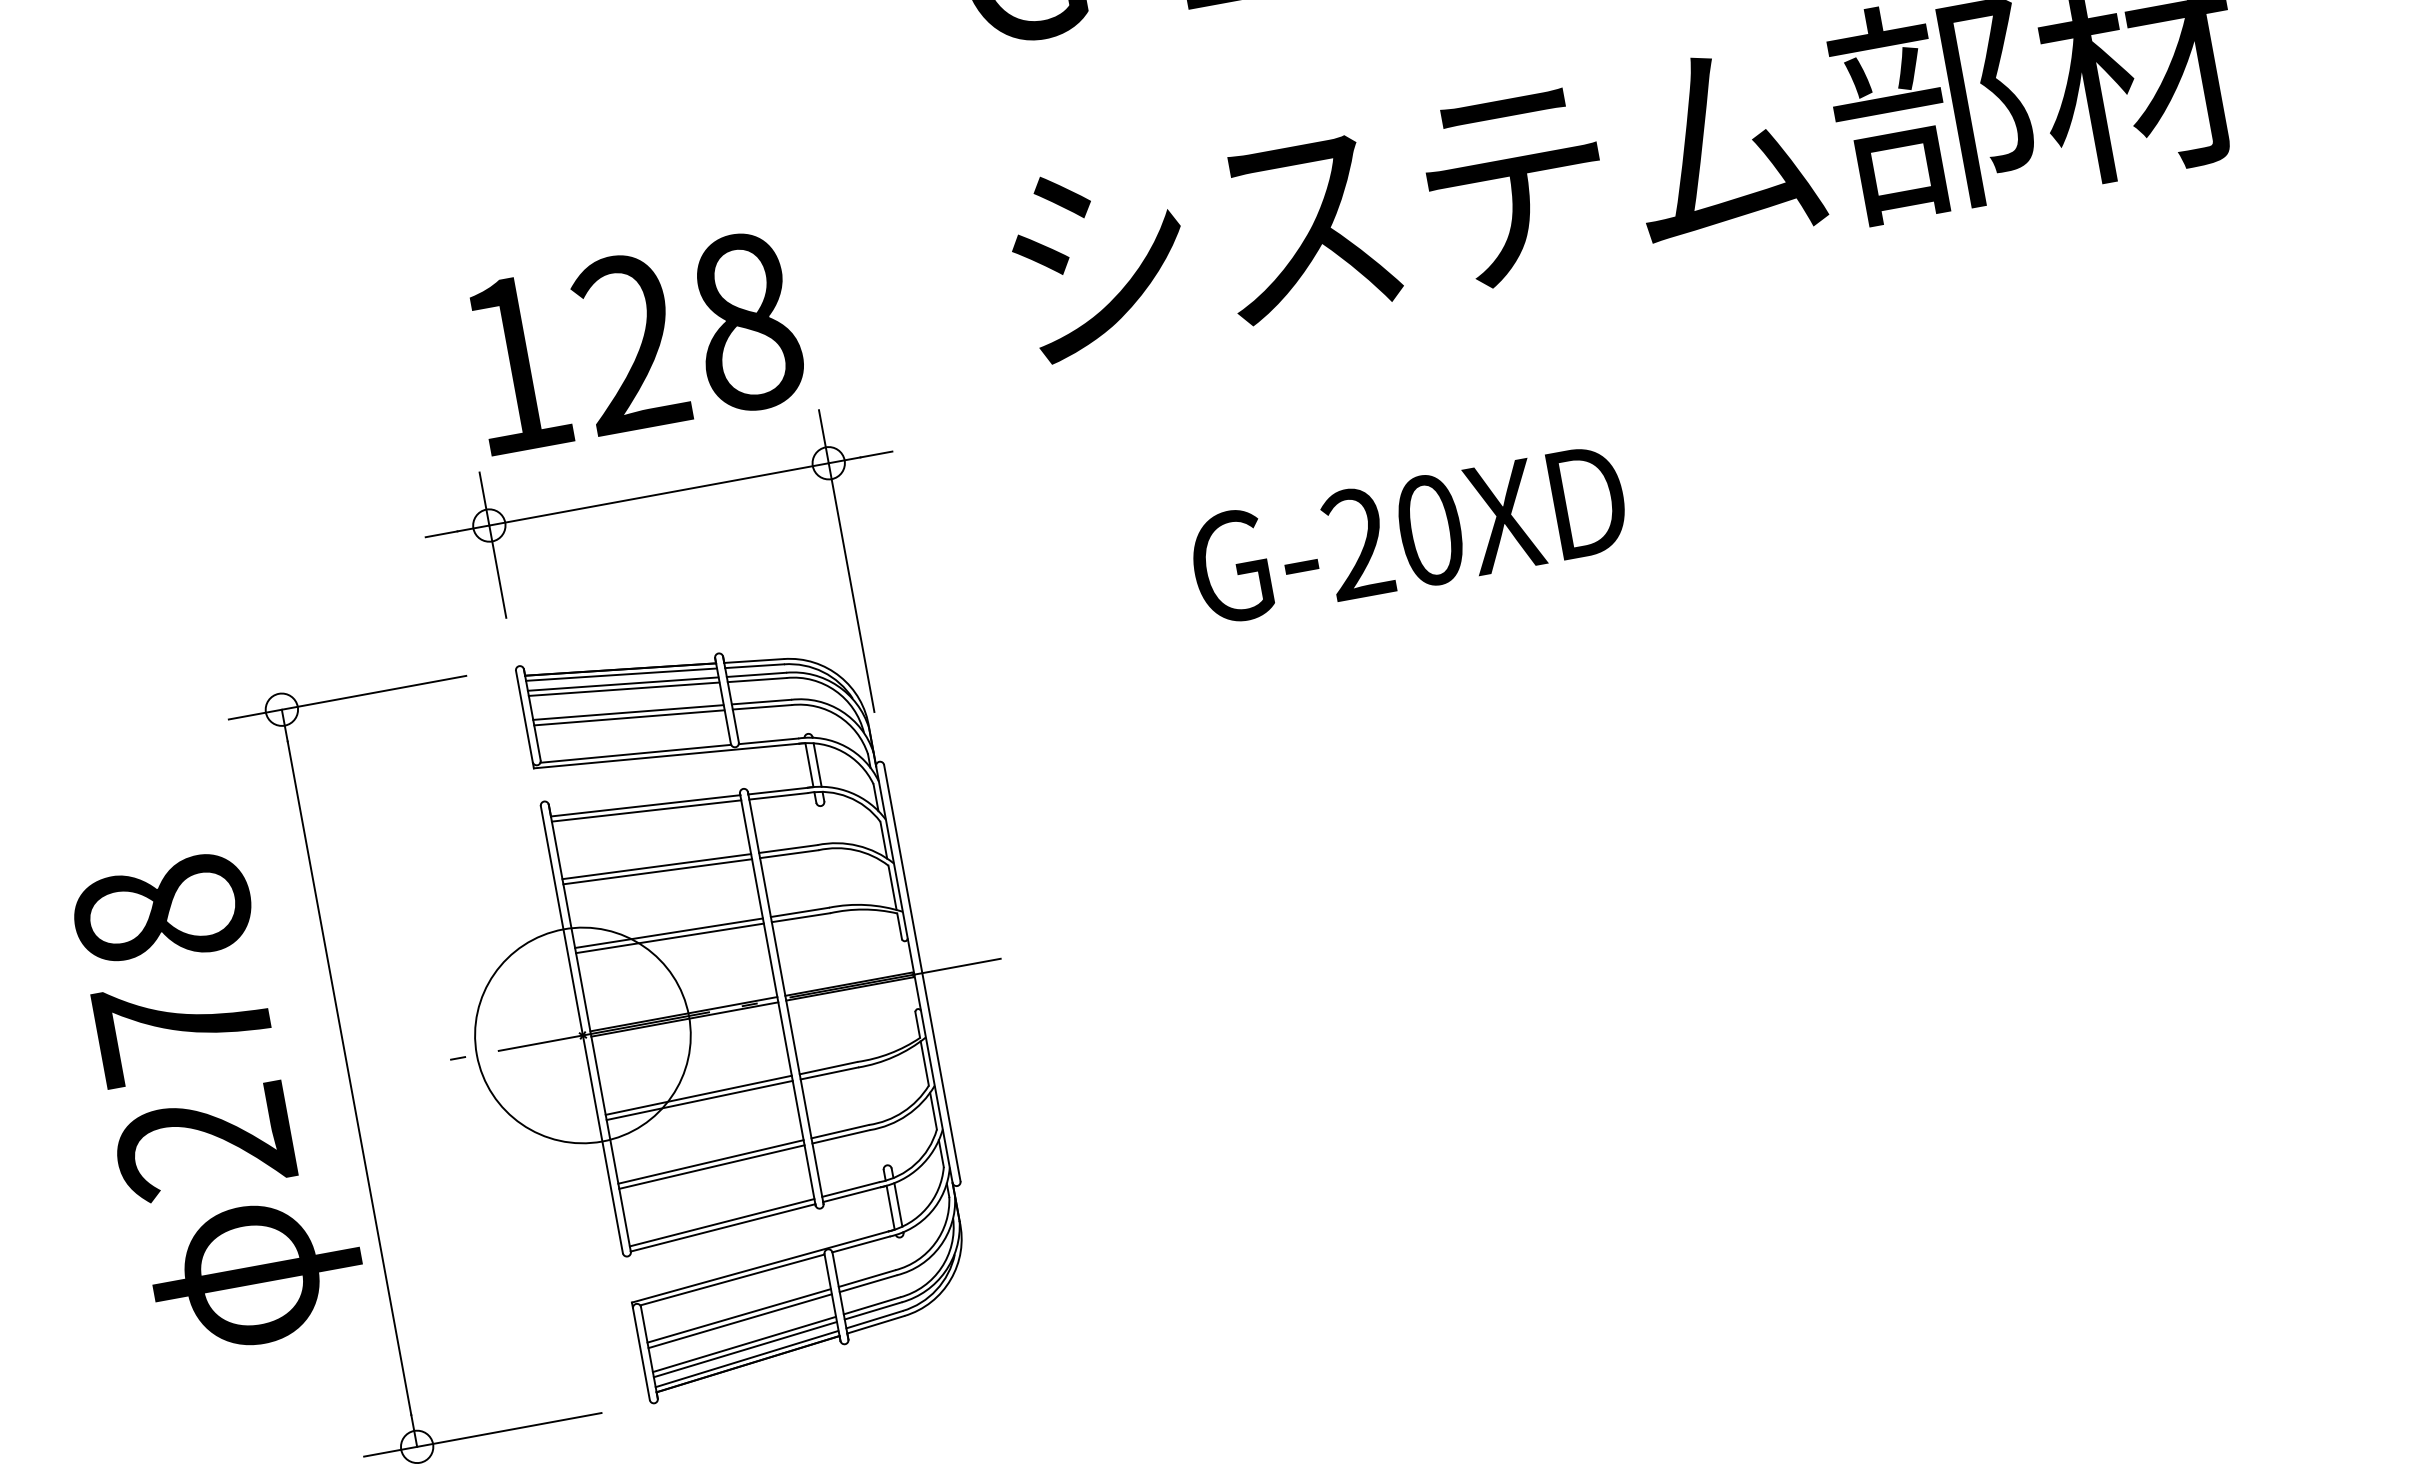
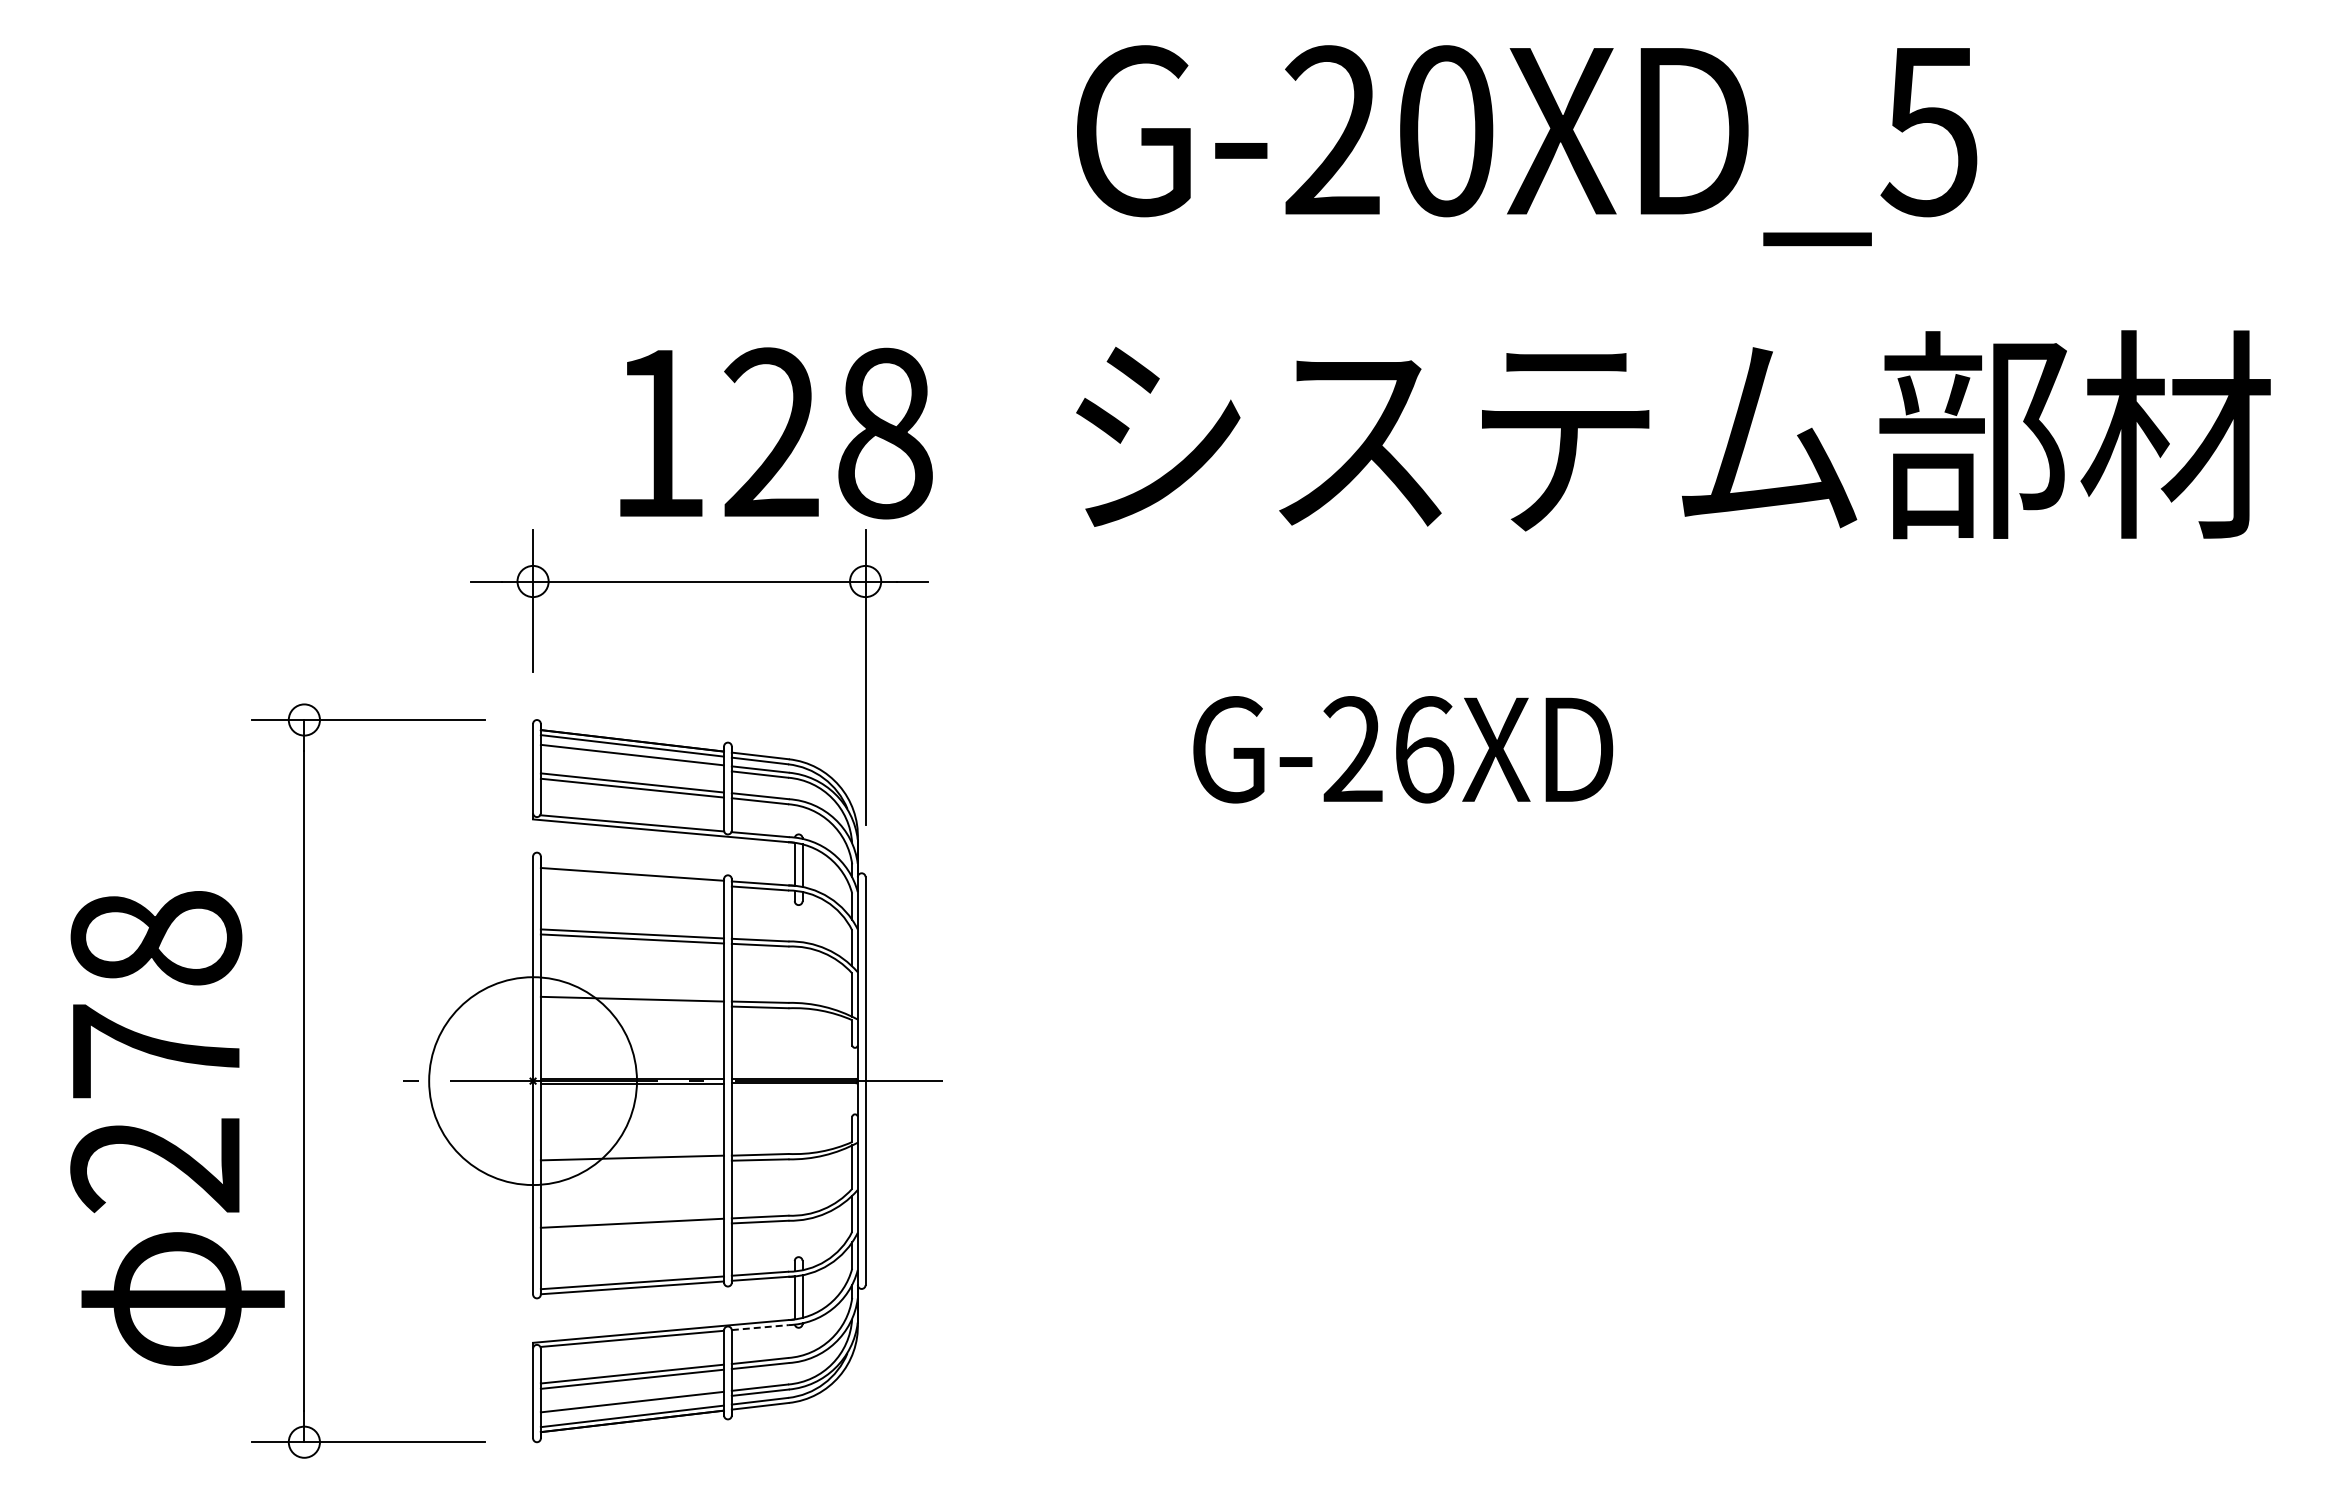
text: (635, 342) -> (776, 433), moved
text: (1430, 530) -> (1424, 749), G-20XD -> G-26XD
line: (623, 688) -> (631, 759), removed
line: (646, 811) -> (632, 879), removed
line: (669, 937) -> (632, 1003), removed
line: (699, 1099) -> (632, 1162), removed
text: (219, 1101) -> (177, 1128), moved
line: (711, 1166) -> (632, 1227), removed
line: (861, 1244) -> (760, 1327), solid -> dashed
line: (744, 1349) -> (631, 1406), removed

